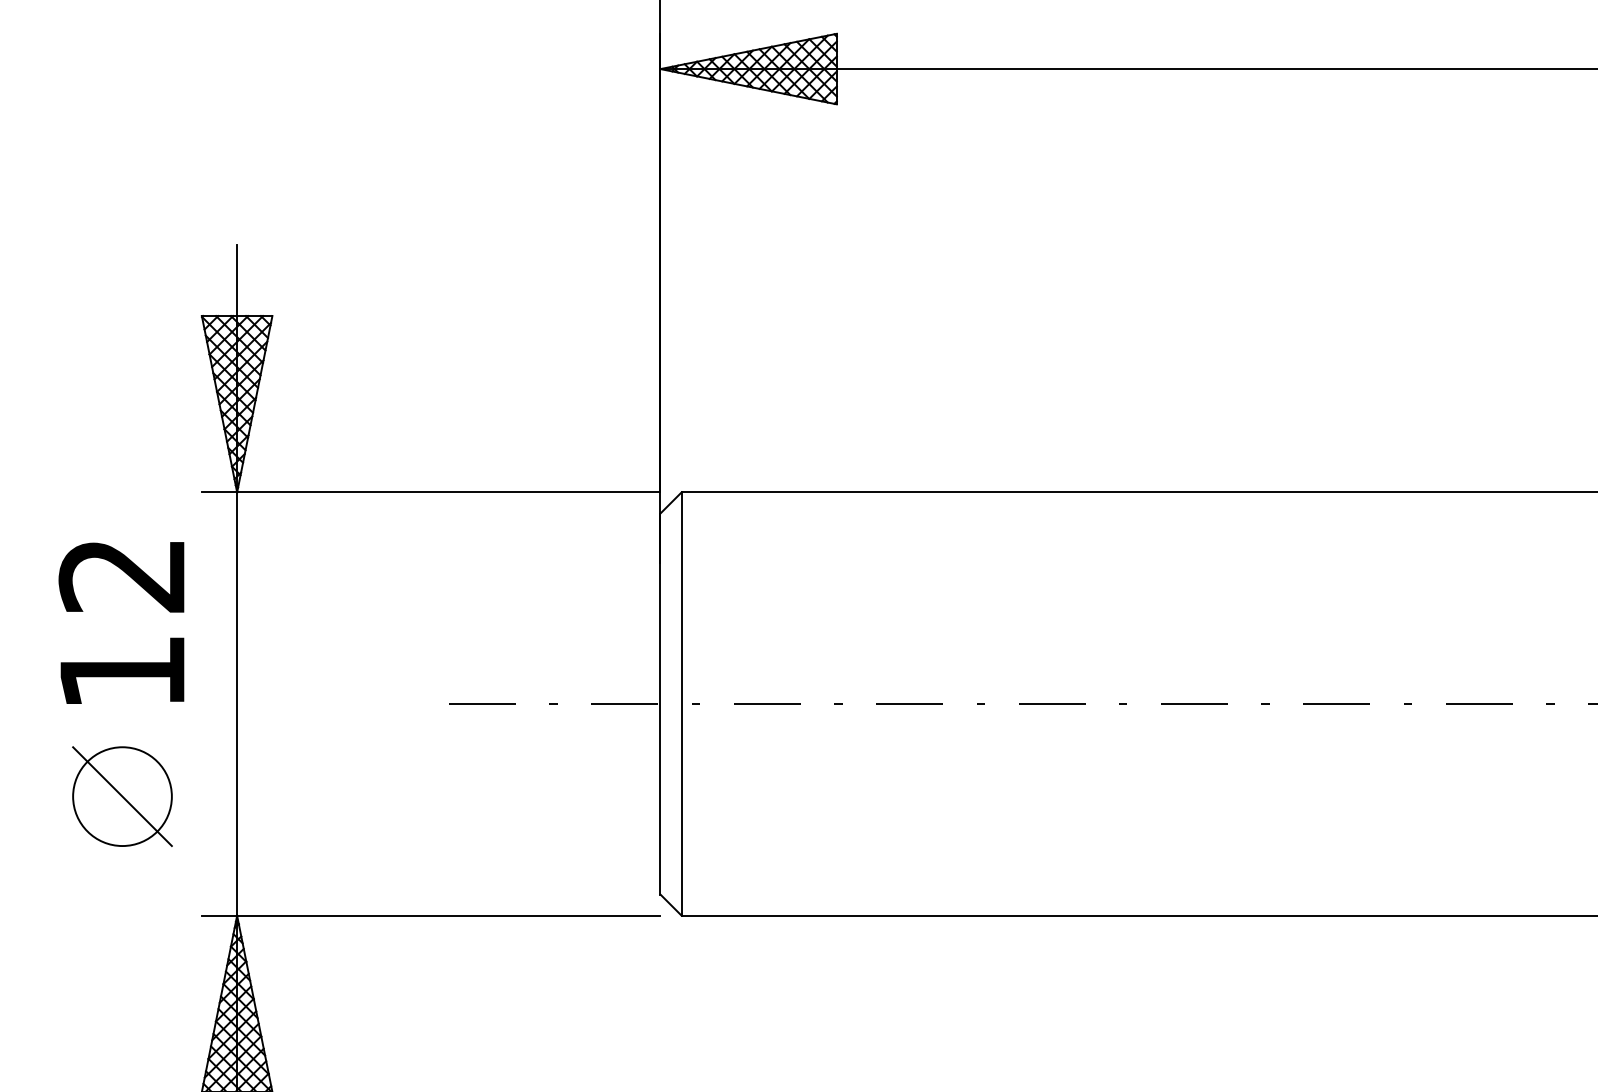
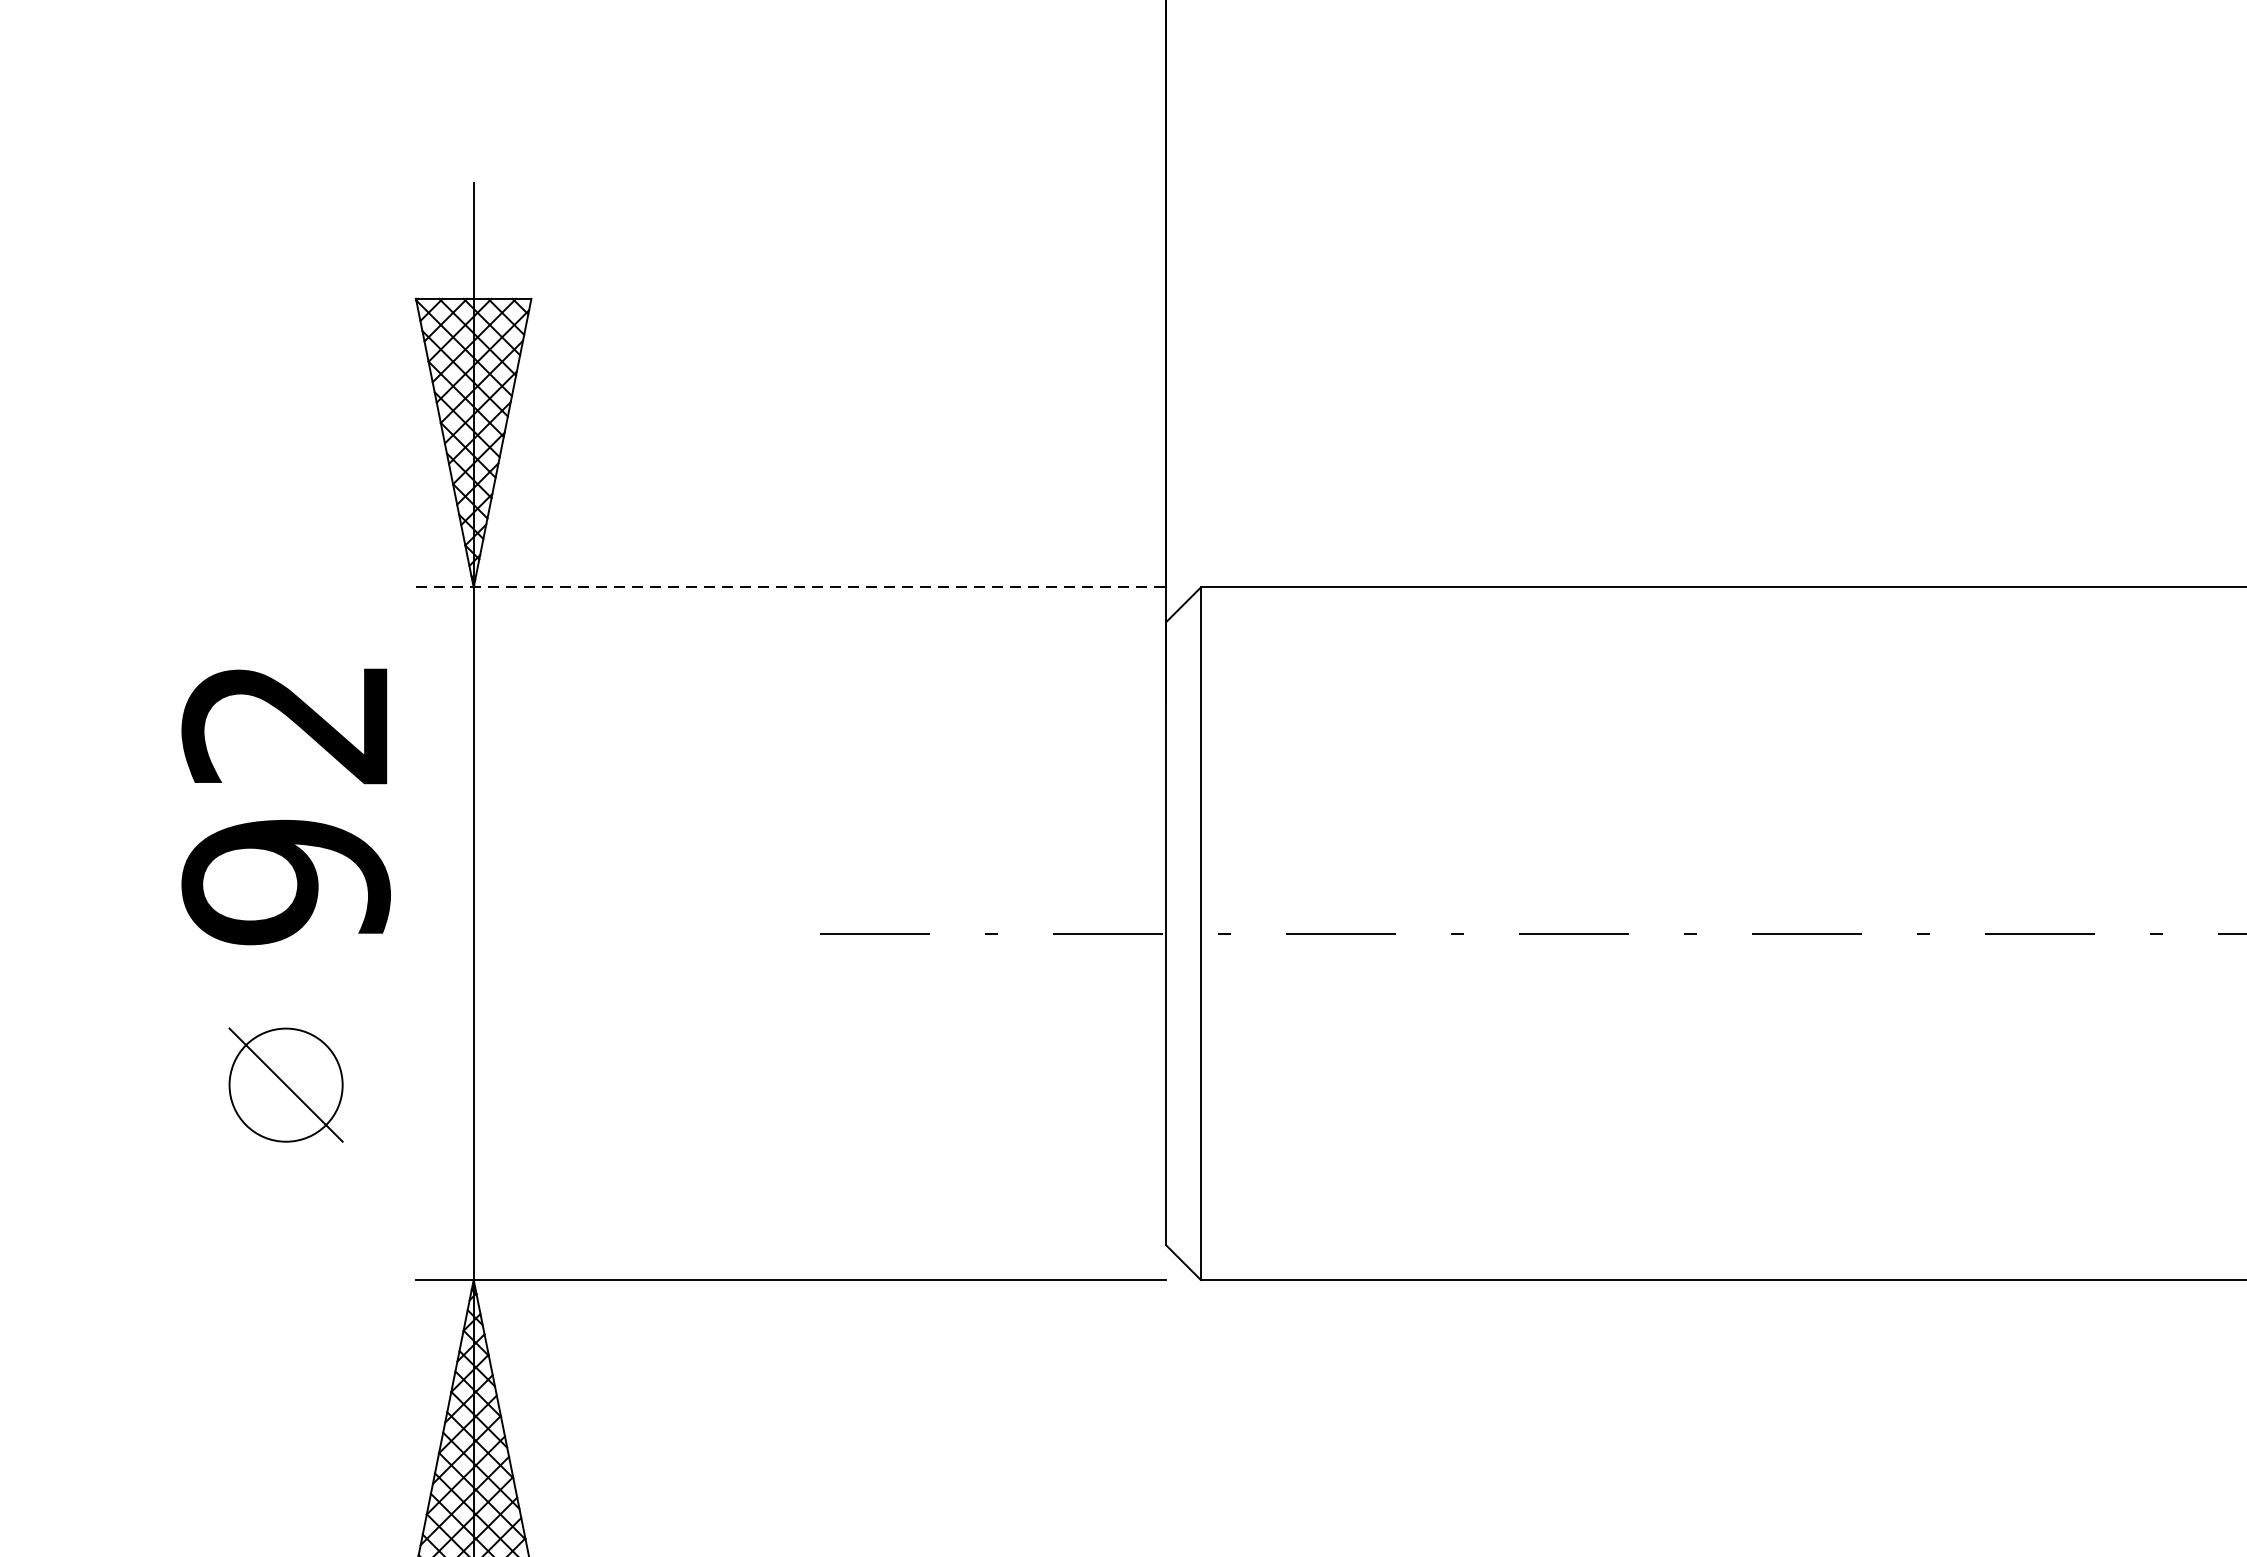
line: (431, 492) -> (791, 587), solid -> dashed
text: (122, 672) -> (286, 882), 12 -> 92
part: (122, 796) -> (286, 1085), size x0.7

